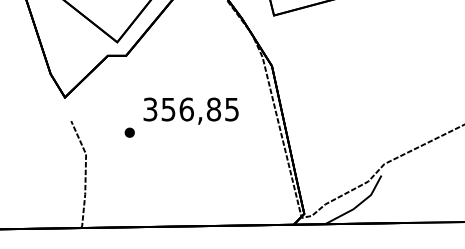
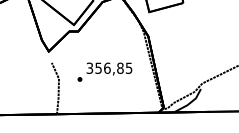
text: (180, 116) -> (104, 71), moved

